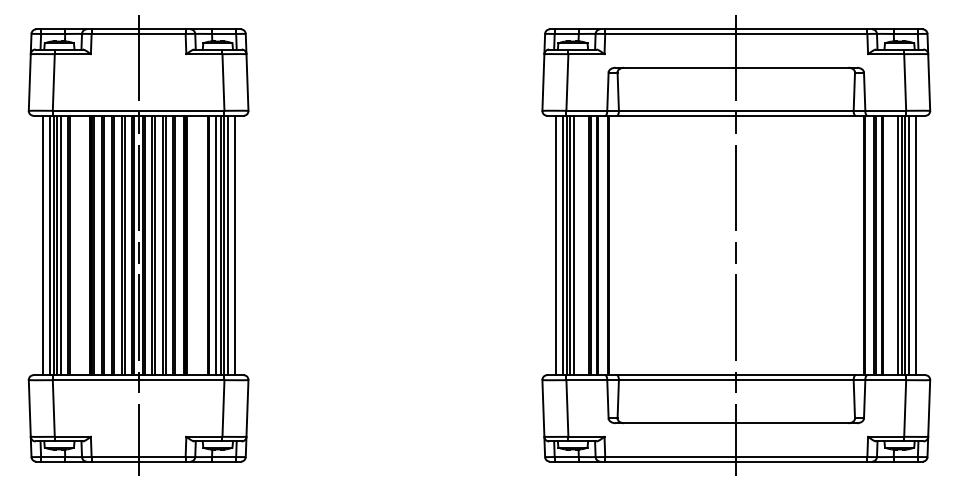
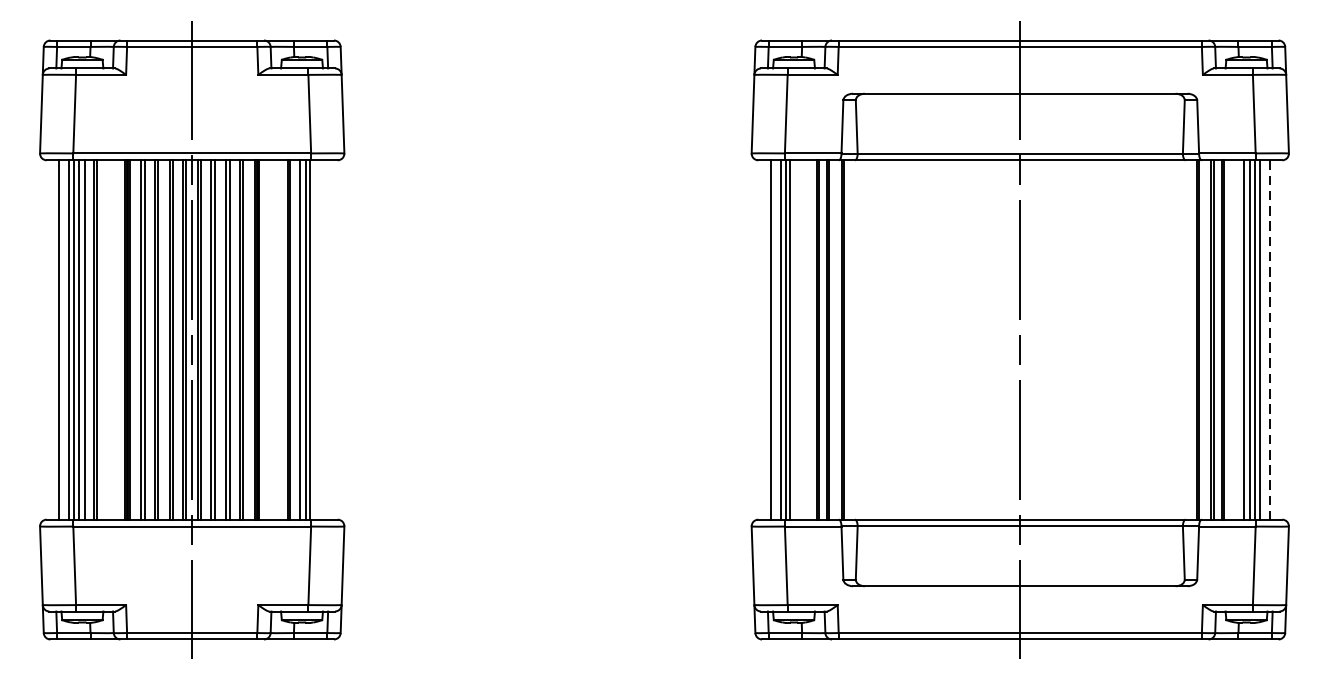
line: (227, 245) -> (315, 340), removed
line: (234, 245) -> (325, 340), removed
line: (574, 245) -> (796, 340), removed
line: (916, 245) -> (1269, 340), solid -> dashed

